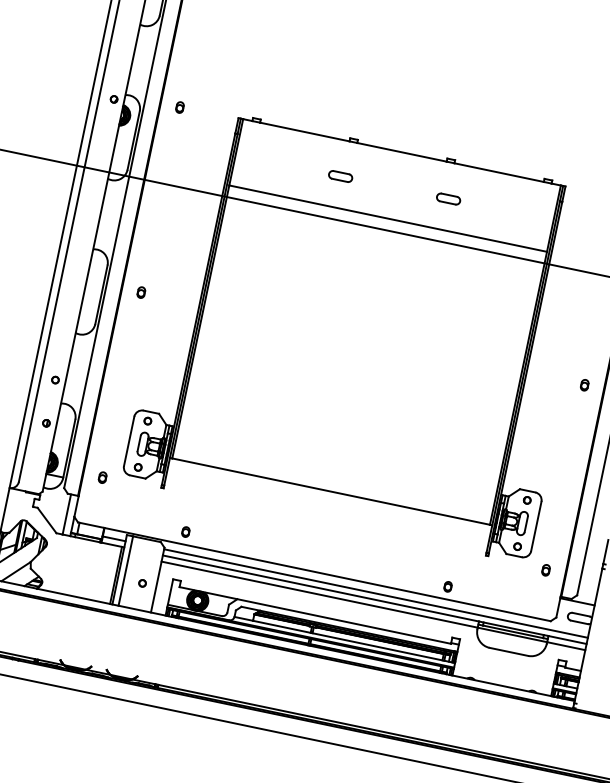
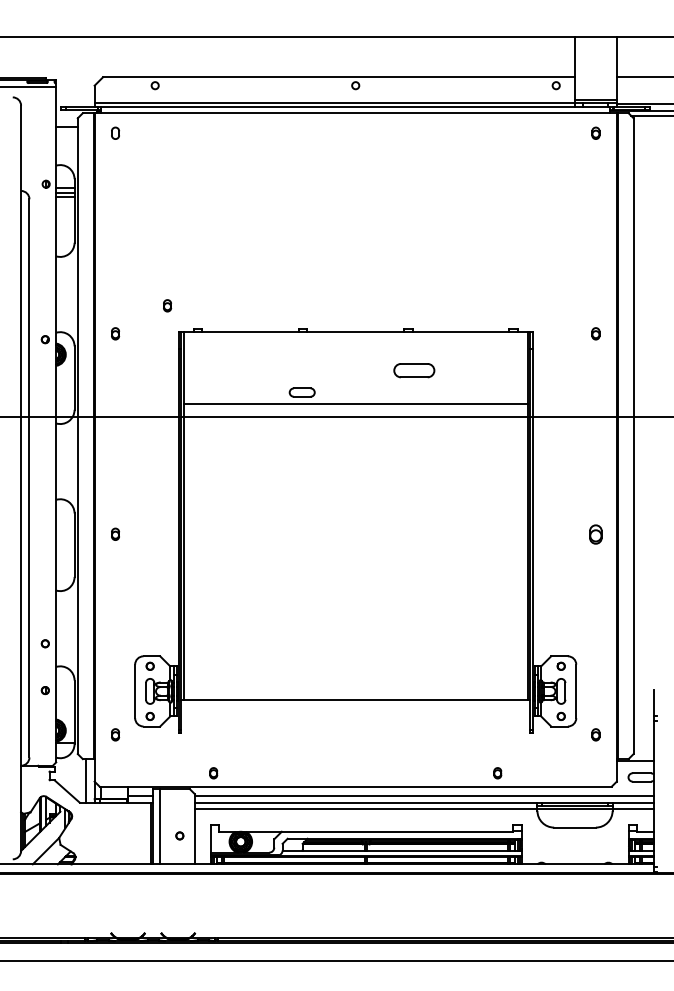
part: (233, 91) -> (167, 305), added
part: (339, 176) -> (301, 392), moved
part: (447, 198) -> (413, 370), size x1.6
part: (584, 384) -> (595, 533), size x1.6

